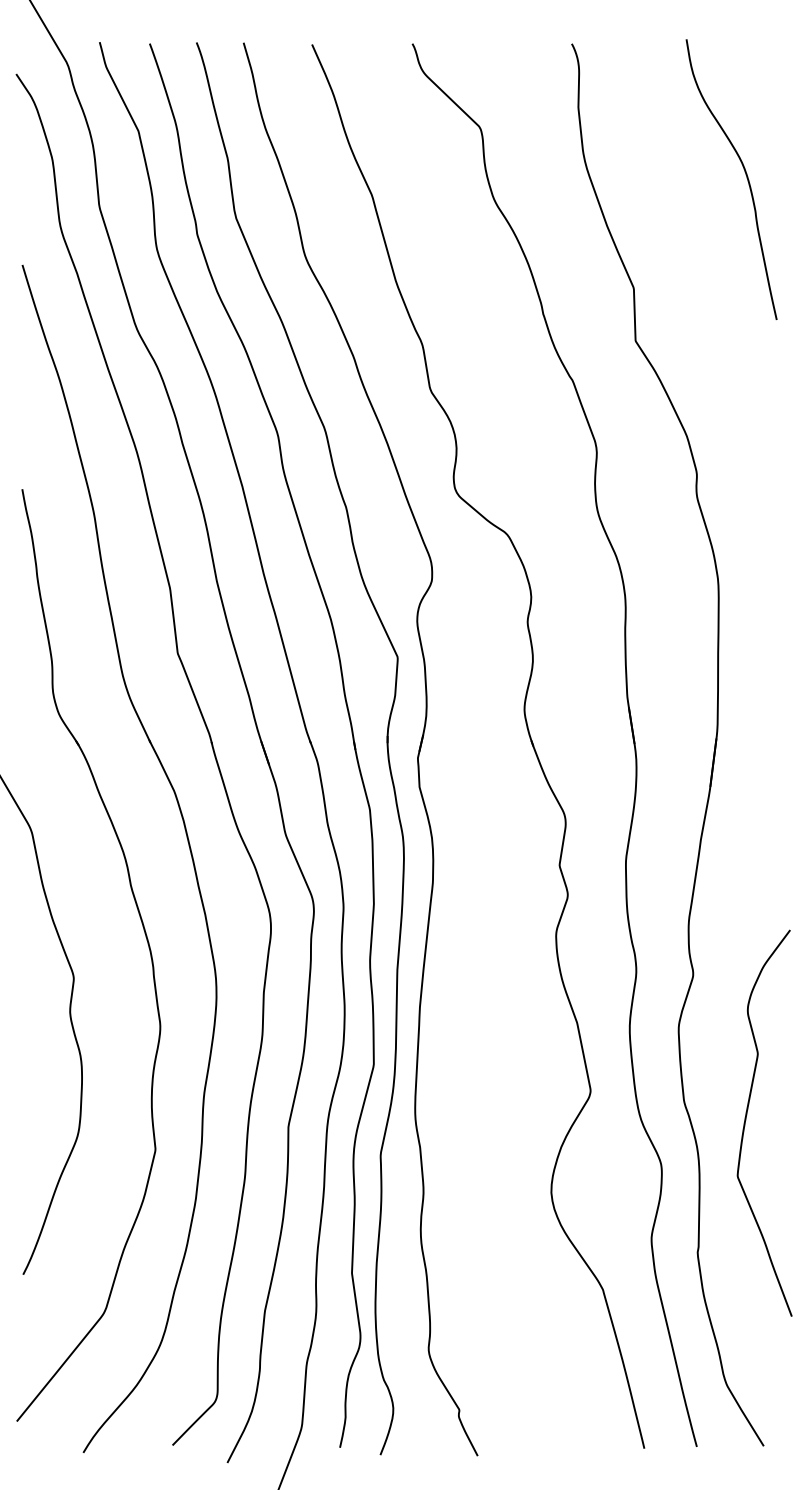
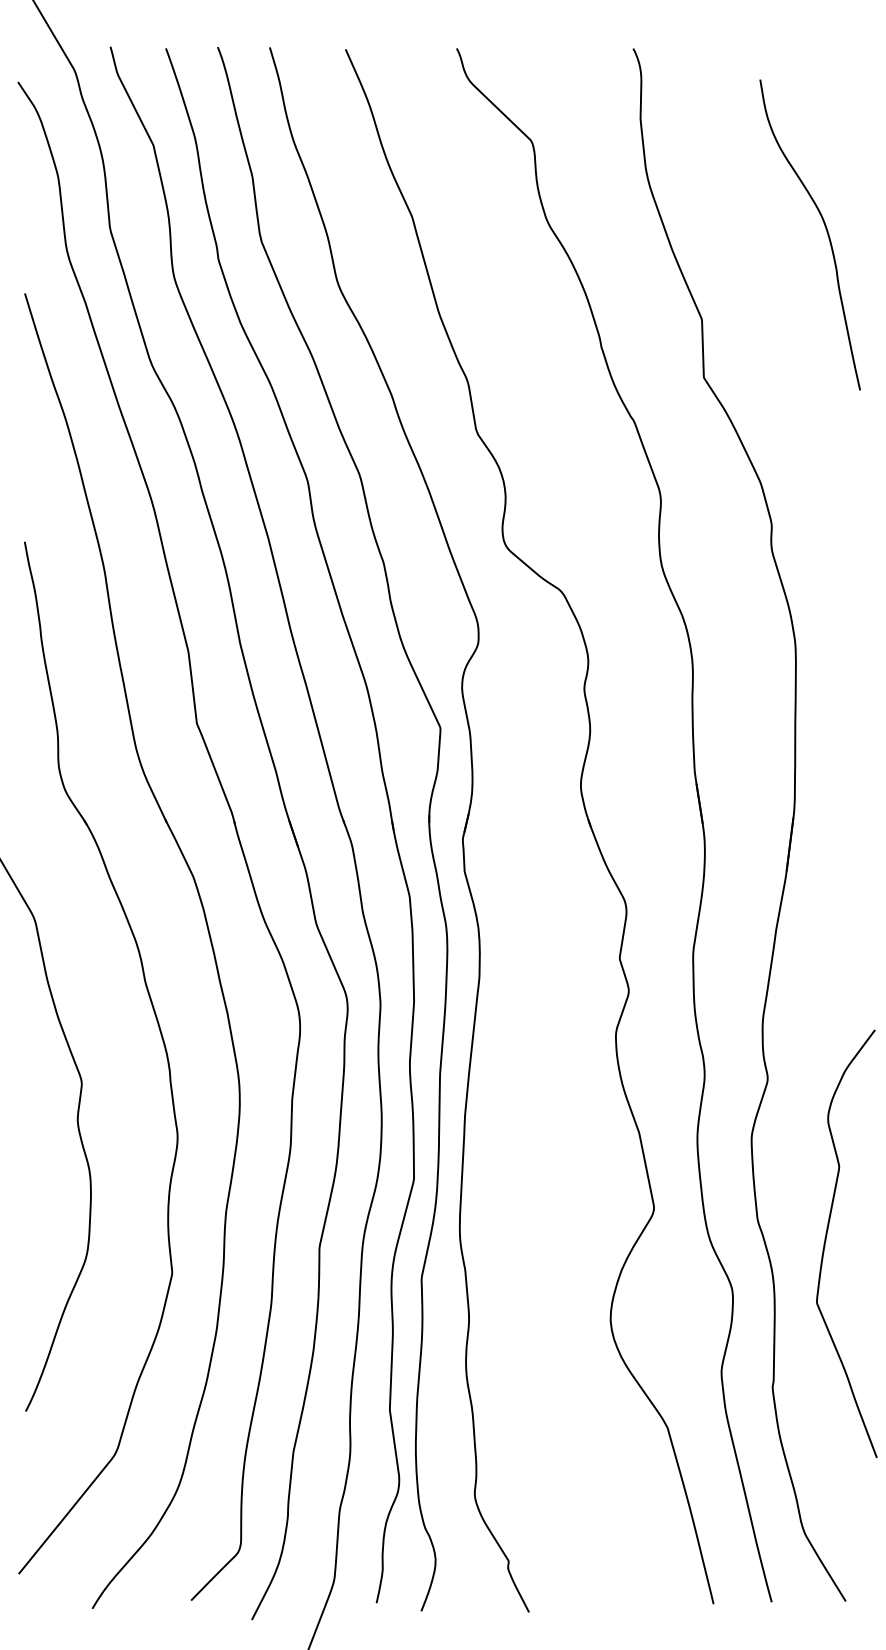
curve: (745, 174) -> (825, 229), moved

